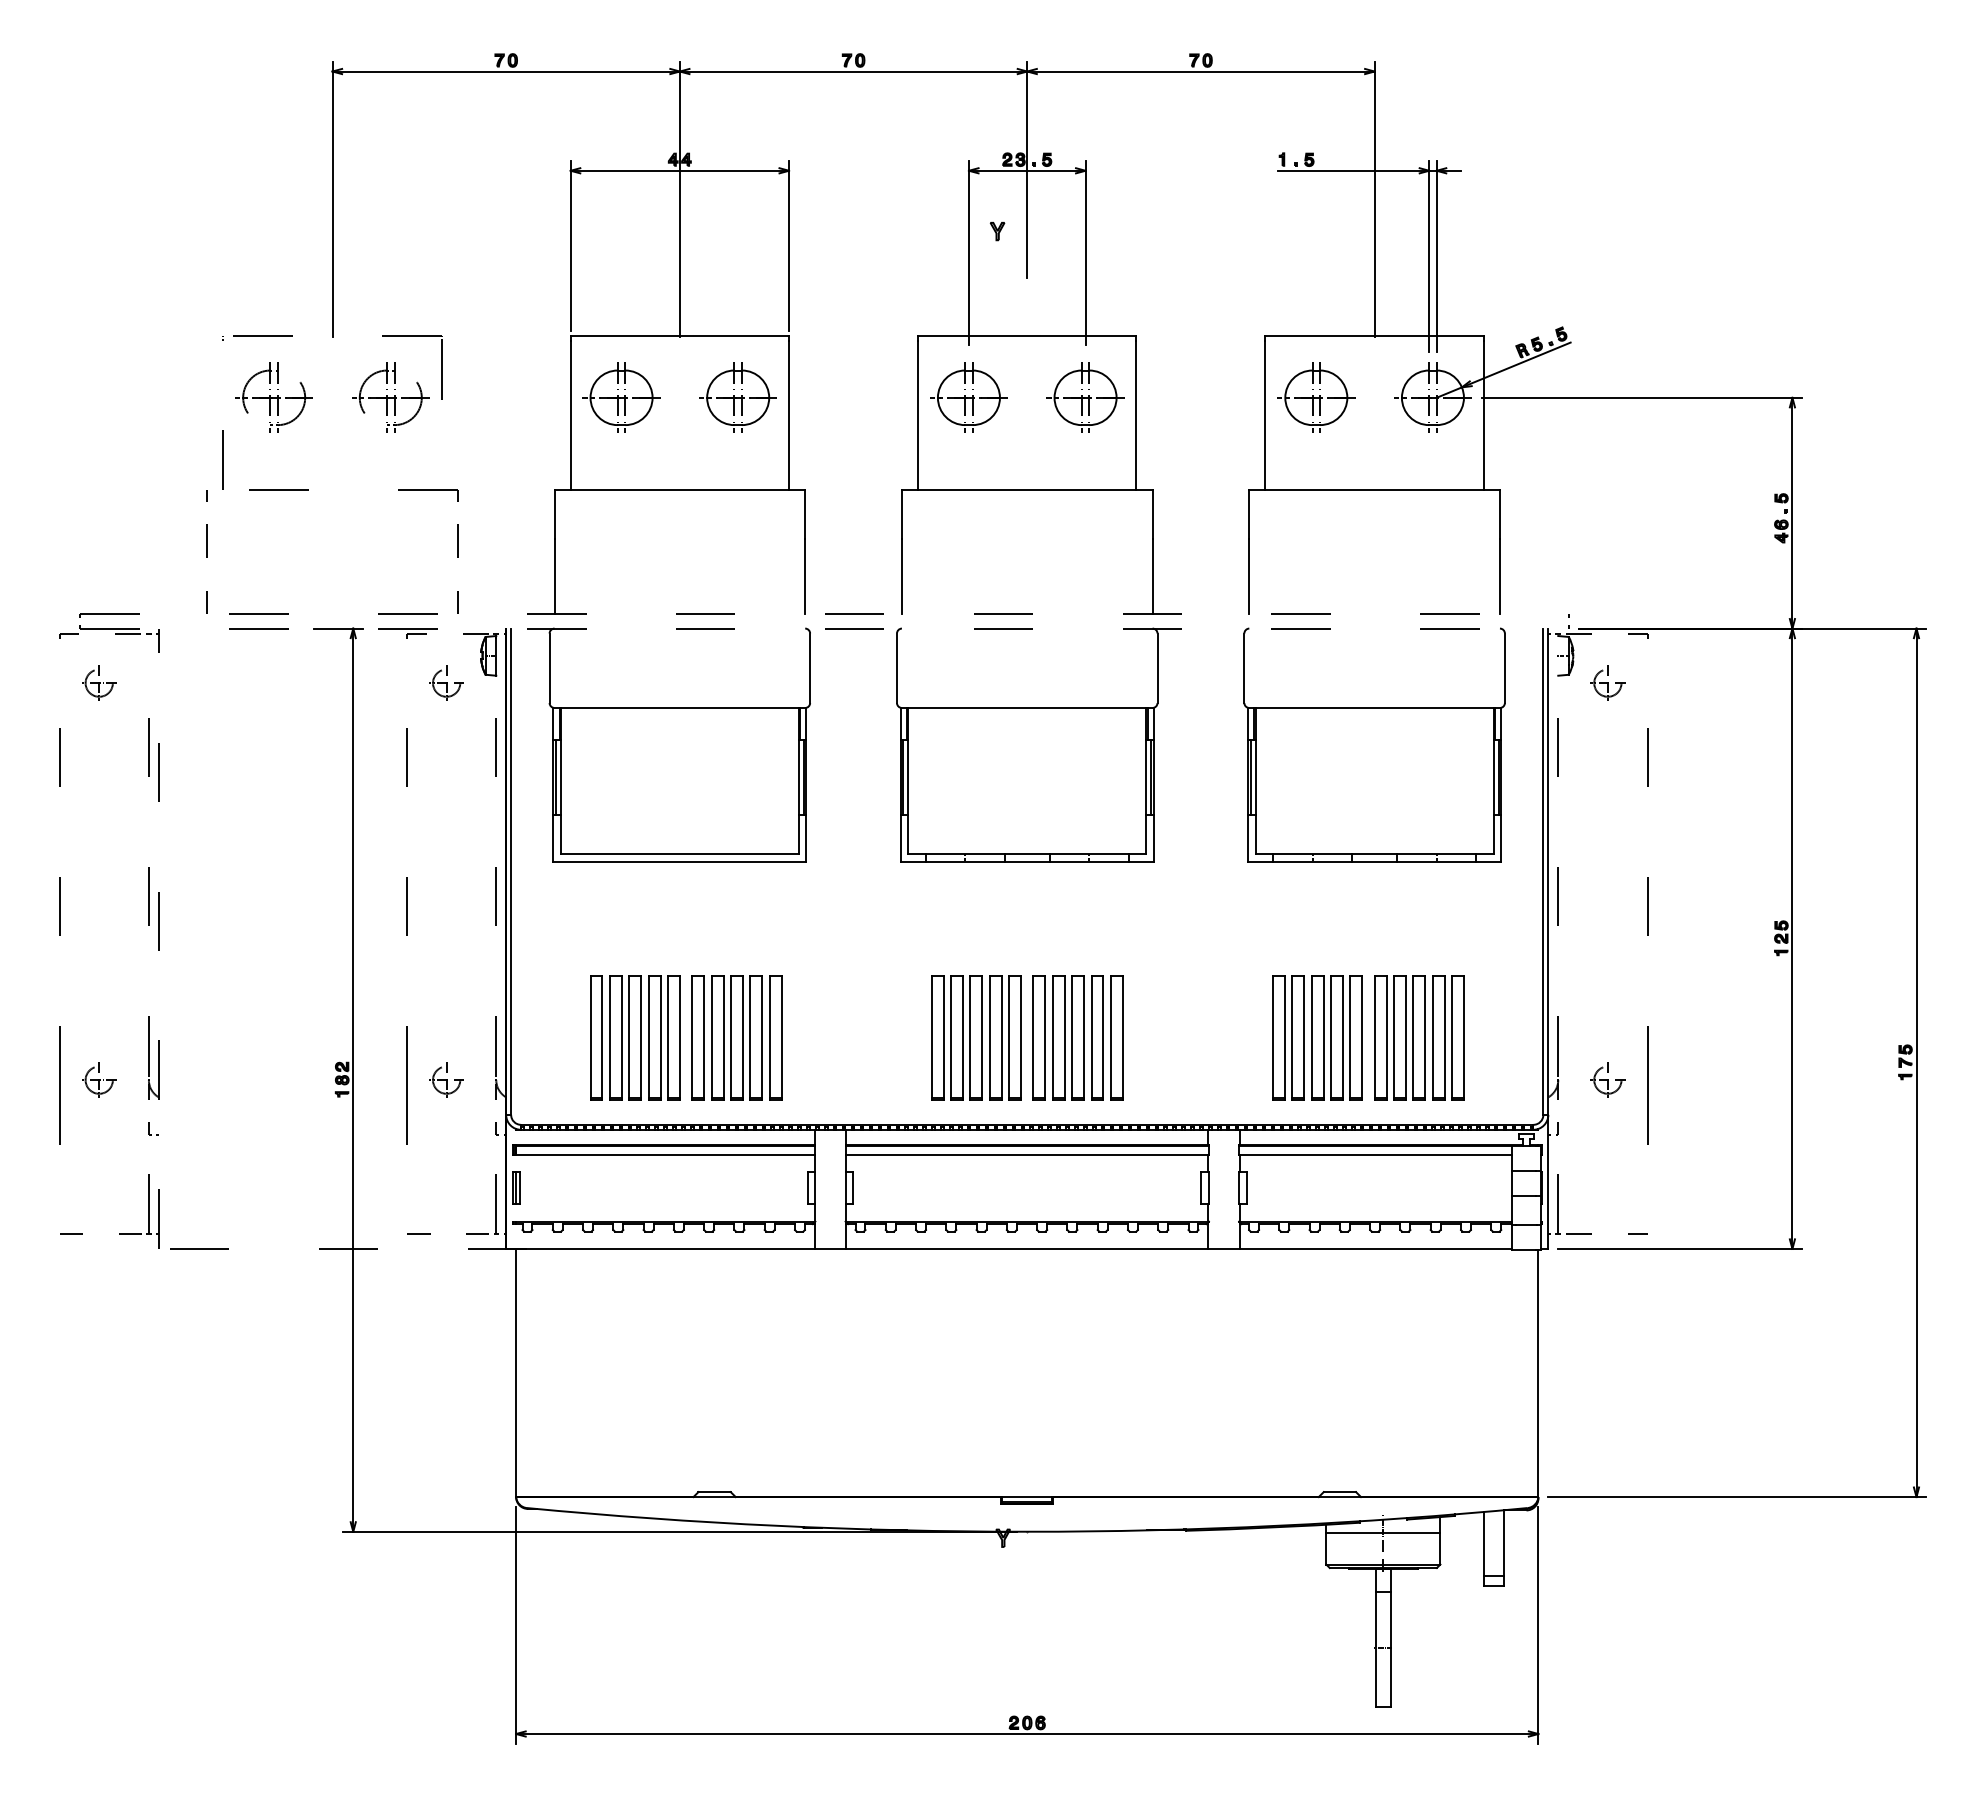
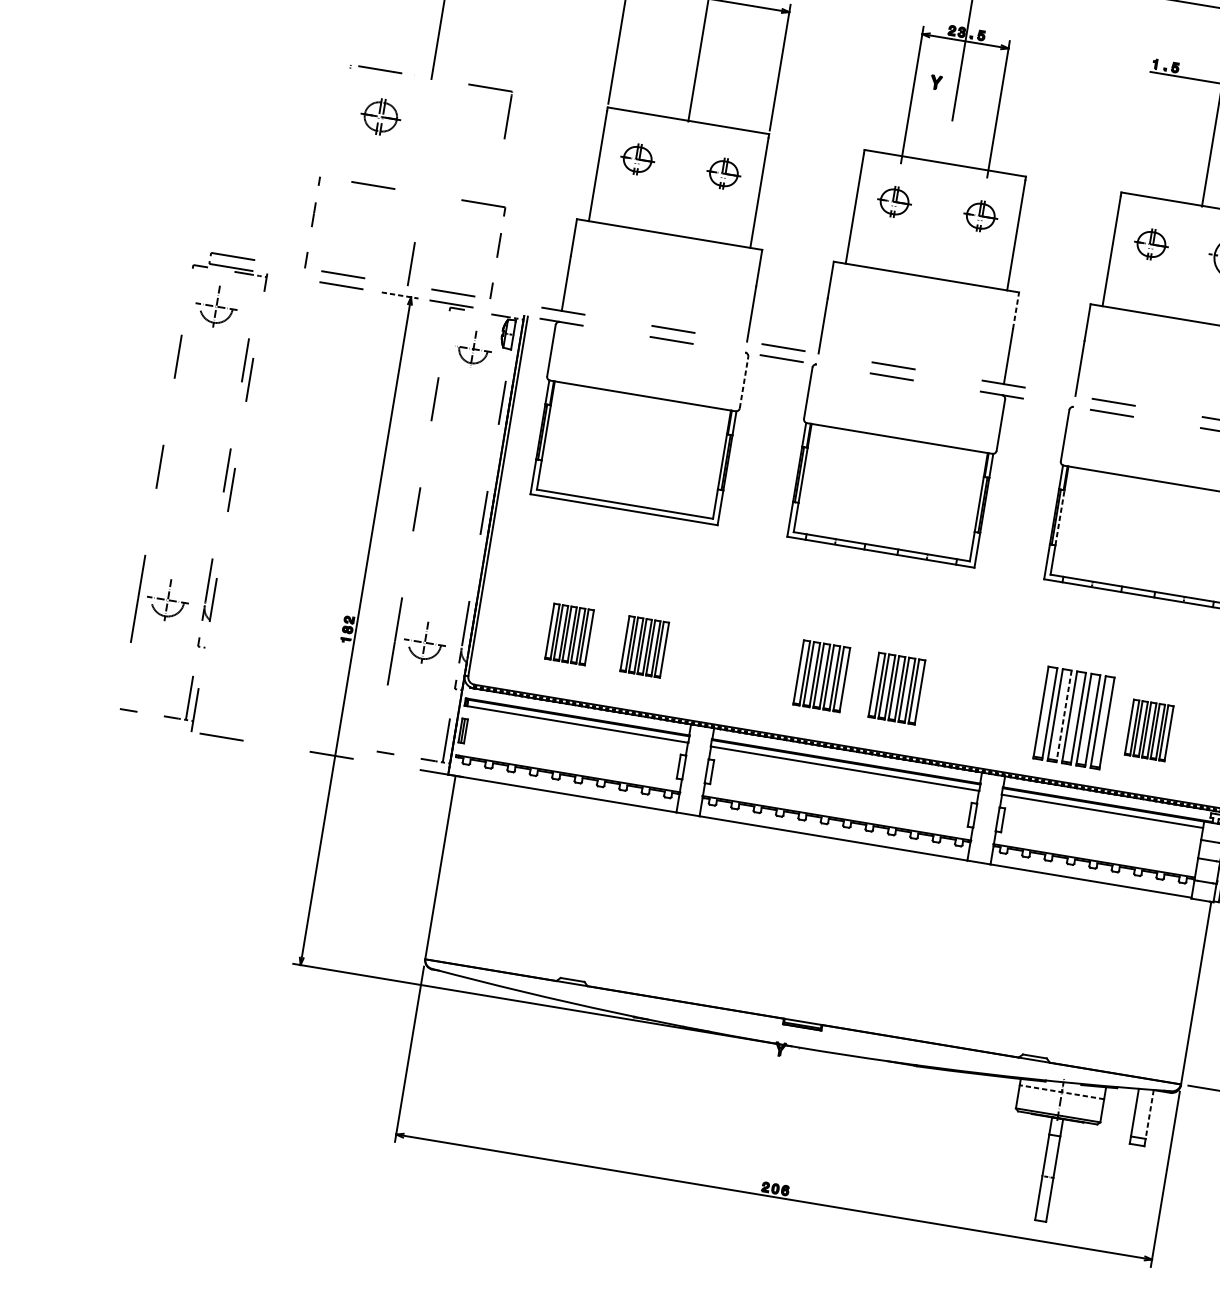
part: (273, 397) -> (380, 116), size x0.7
part: (390, 397) -> (466, 131), removed
part: (621, 397) -> (637, 159), size x0.6
part: (737, 397) -> (723, 173), size x0.6
part: (968, 397) -> (894, 201), size x0.6
part: (1085, 397) -> (980, 216), size x0.6
part: (1316, 397) -> (1151, 244), size x0.6
line: (222, 459) -> (410, 263), moved
line: (1152, 514) -> (1016, 310), solid -> dashed
line: (338, 628) -> (400, 295), solid -> dashed
line: (810, 668) -> (744, 382), solid -> dashed
part: (99, 682) -> (216, 306), size x1.6
part: (446, 682) -> (473, 348), size x1.4
line: (1255, 776) -> (1060, 517), solid -> dashed
part: (635, 1037) -> (569, 634), size x0.6
part: (736, 1037) -> (644, 646), size x0.6
part: (976, 1037) -> (821, 675), size x0.7
part: (1077, 1037) -> (896, 688), size x0.7
part: (1419, 1037) -> (1149, 730), size x0.6
line: (1304, 1038) -> (1064, 716), solid -> dashed
part: (99, 1079) -> (168, 599), size x1.6
part: (446, 1079) -> (424, 642), size x1.6
line: (1382, 1533) -> (1061, 1092), solid -> dashed
line: (1503, 1543) -> (1149, 1114), solid -> dashed

